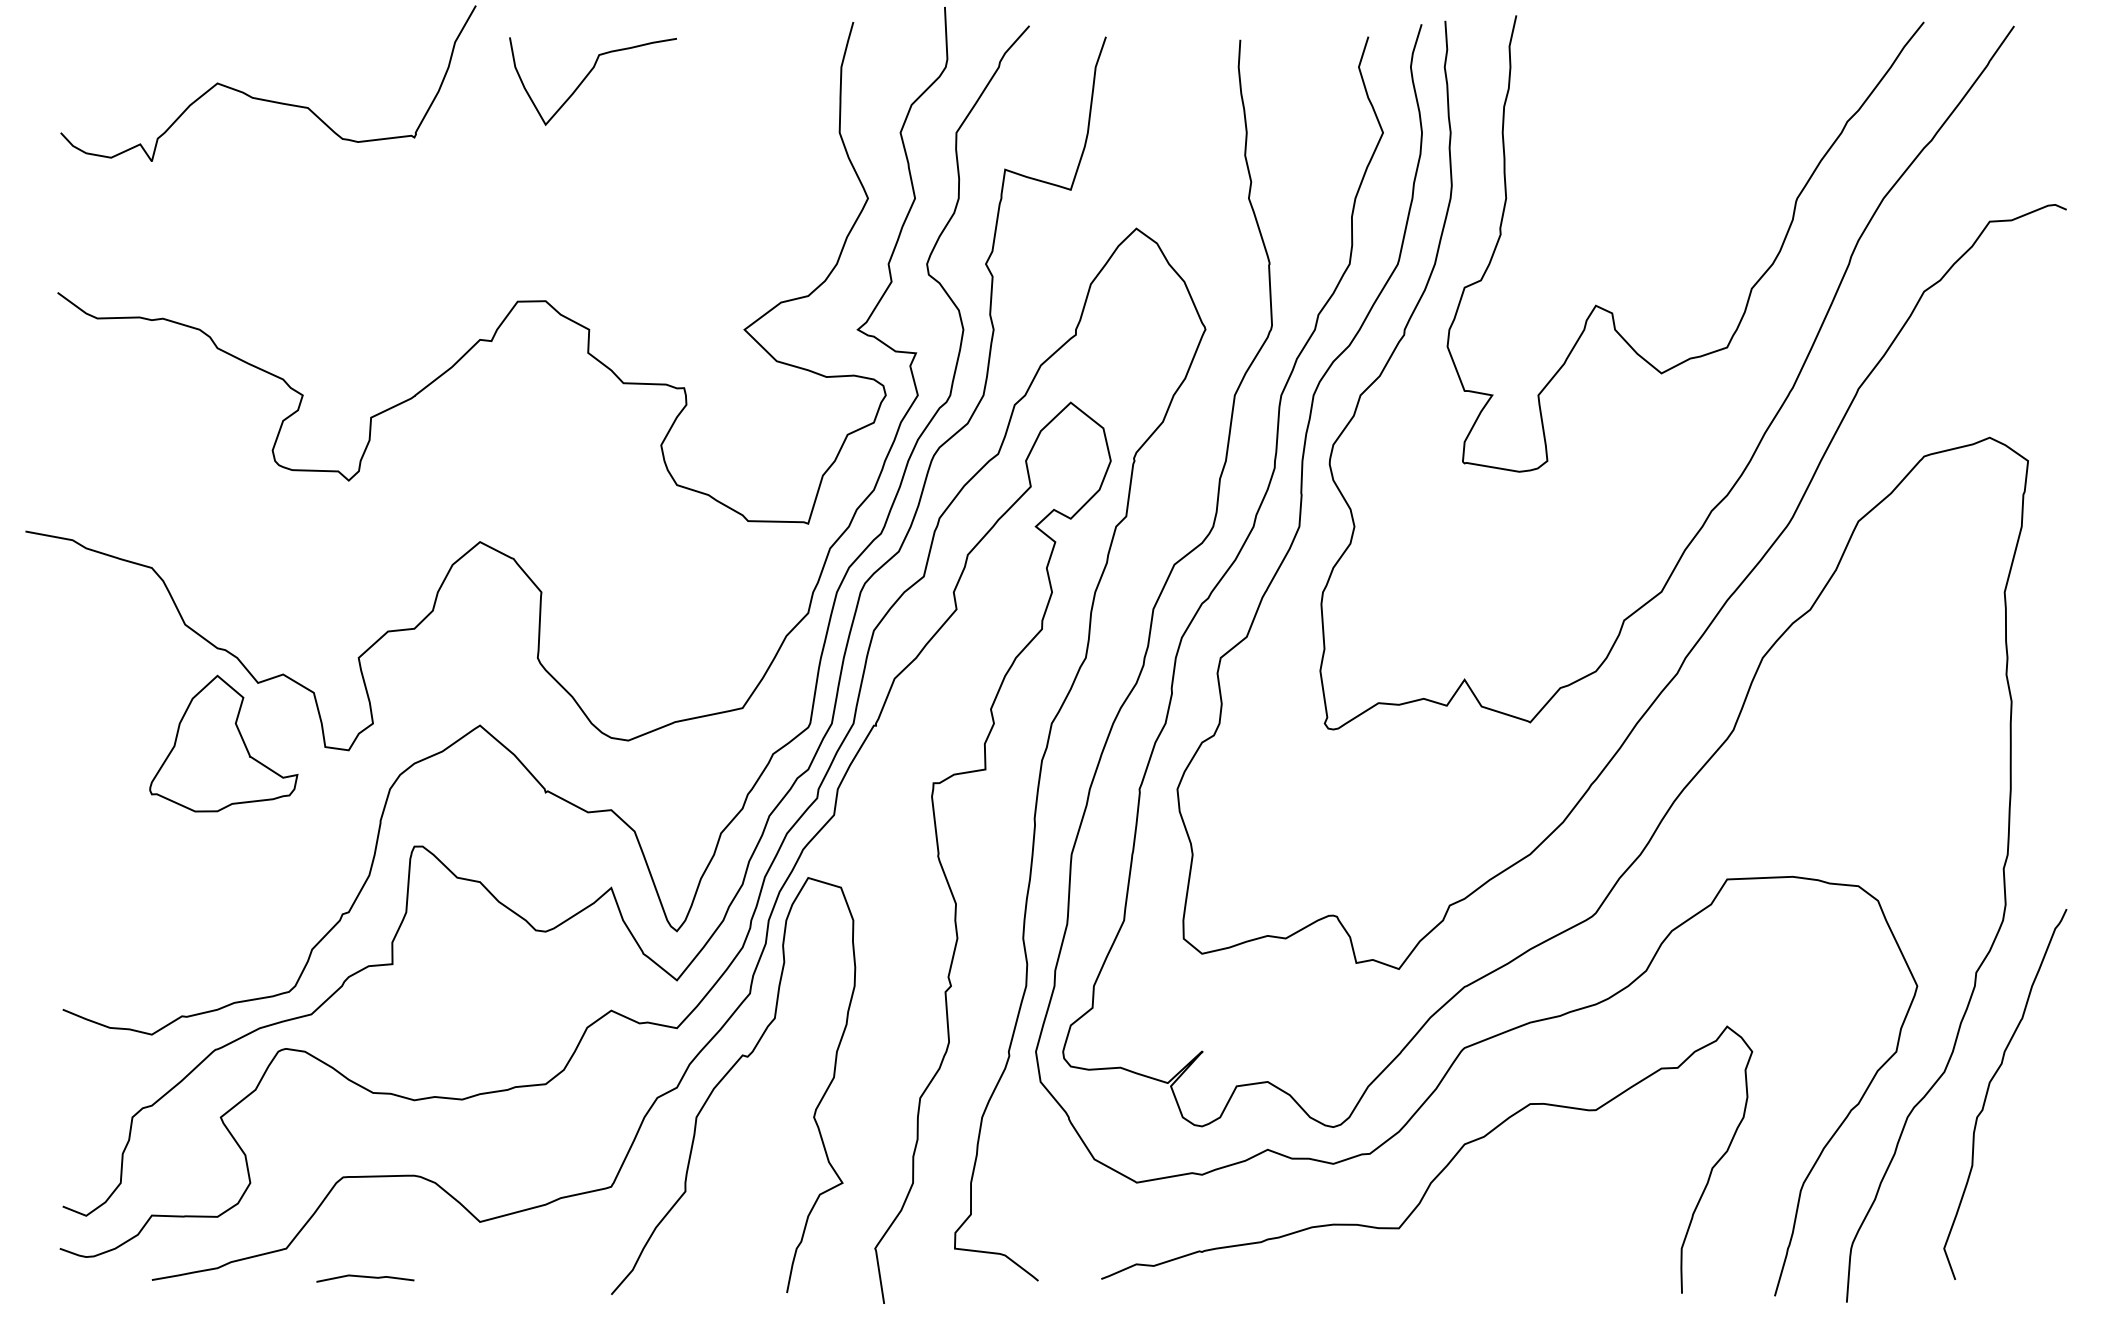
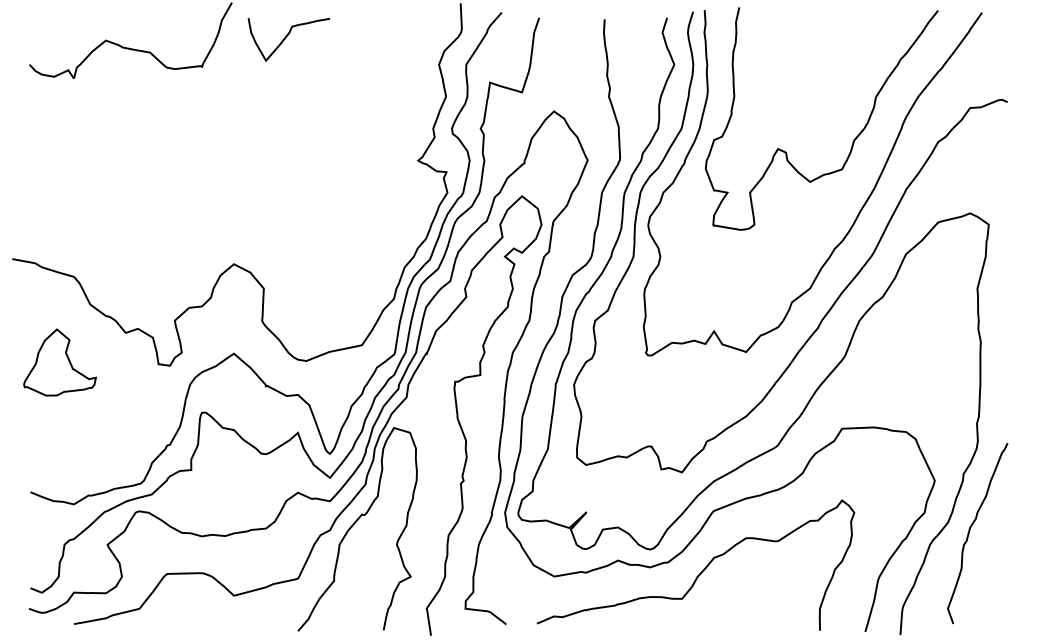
curve: (513, 302) -> (250, 147), removed
part: (222, 743) -> (59, 362), moved
line: (364, 1278) -> (177, 623), removed

